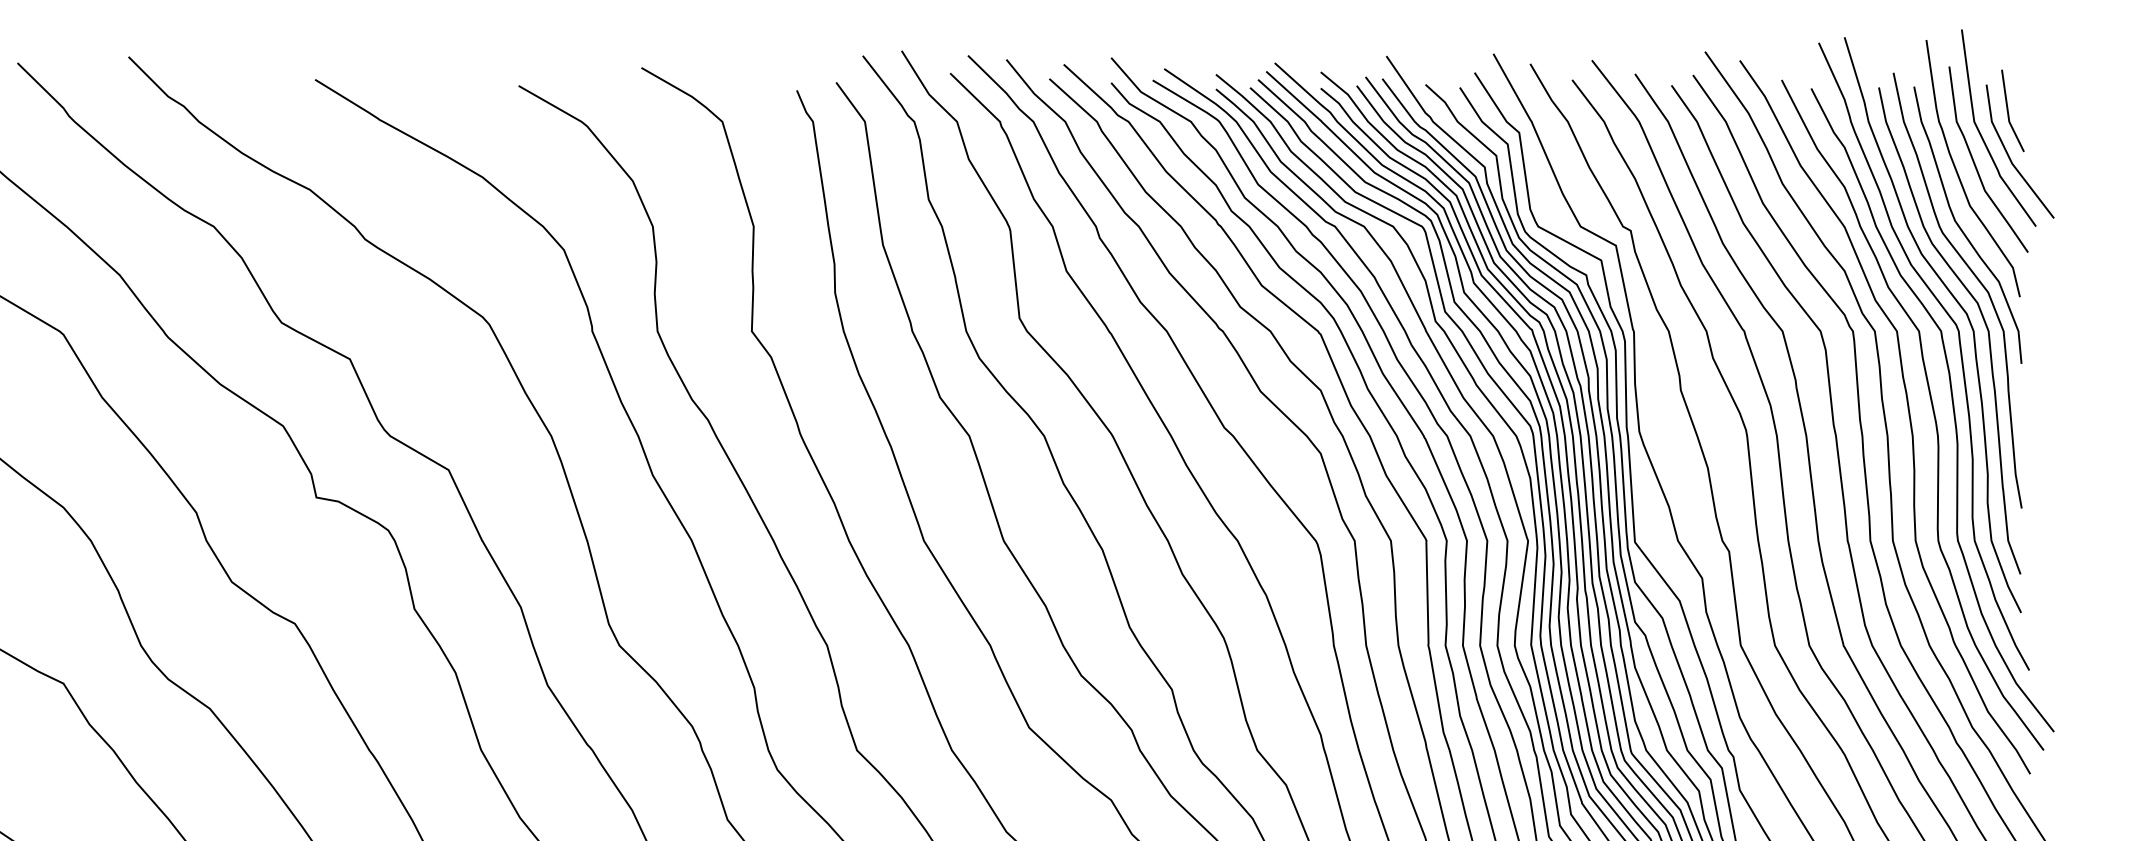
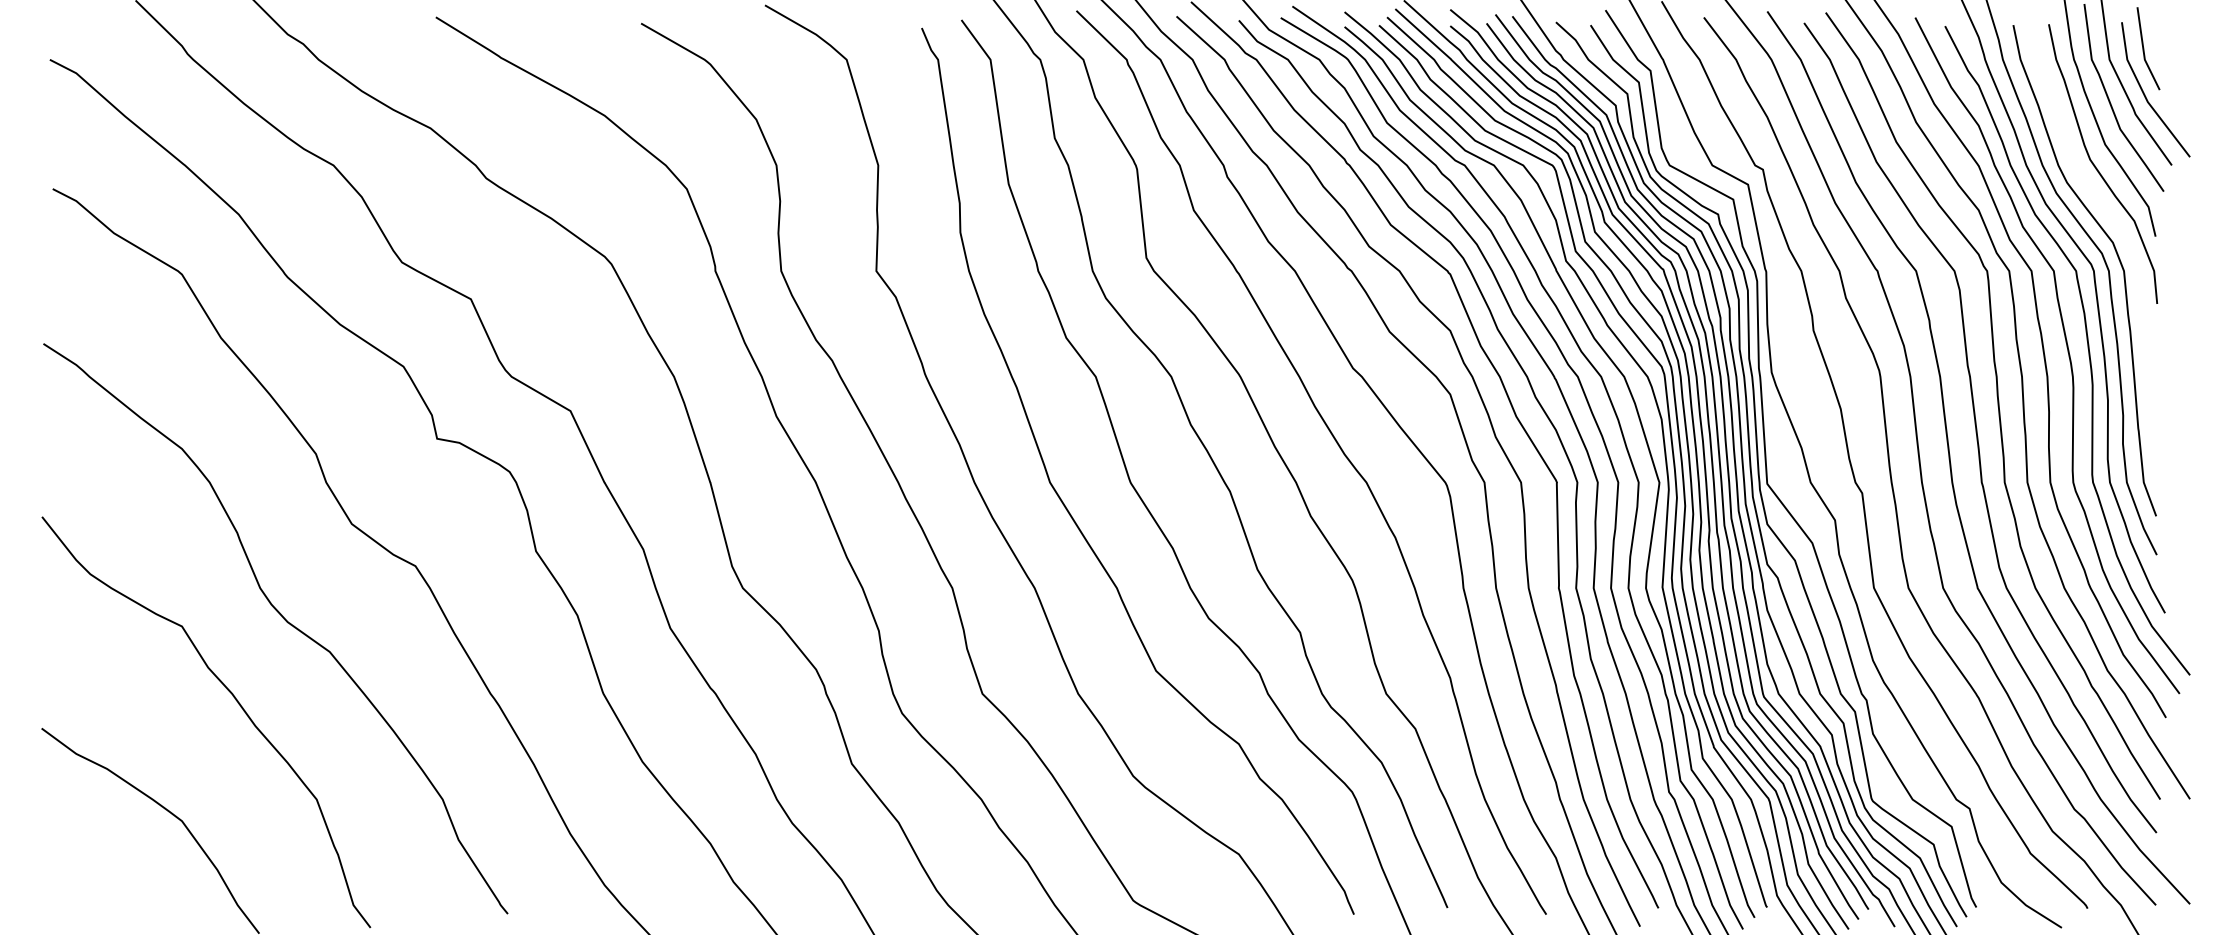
curve: (1974, 276) -> (2109, 215), removed

